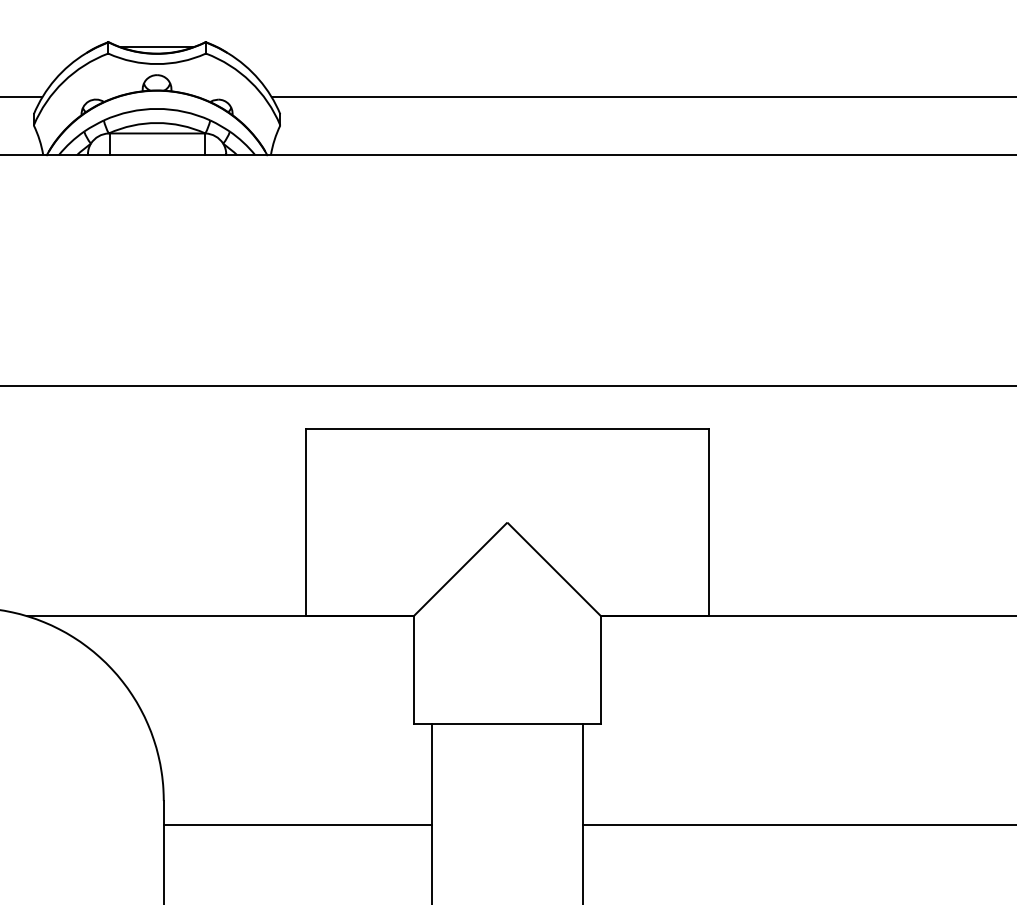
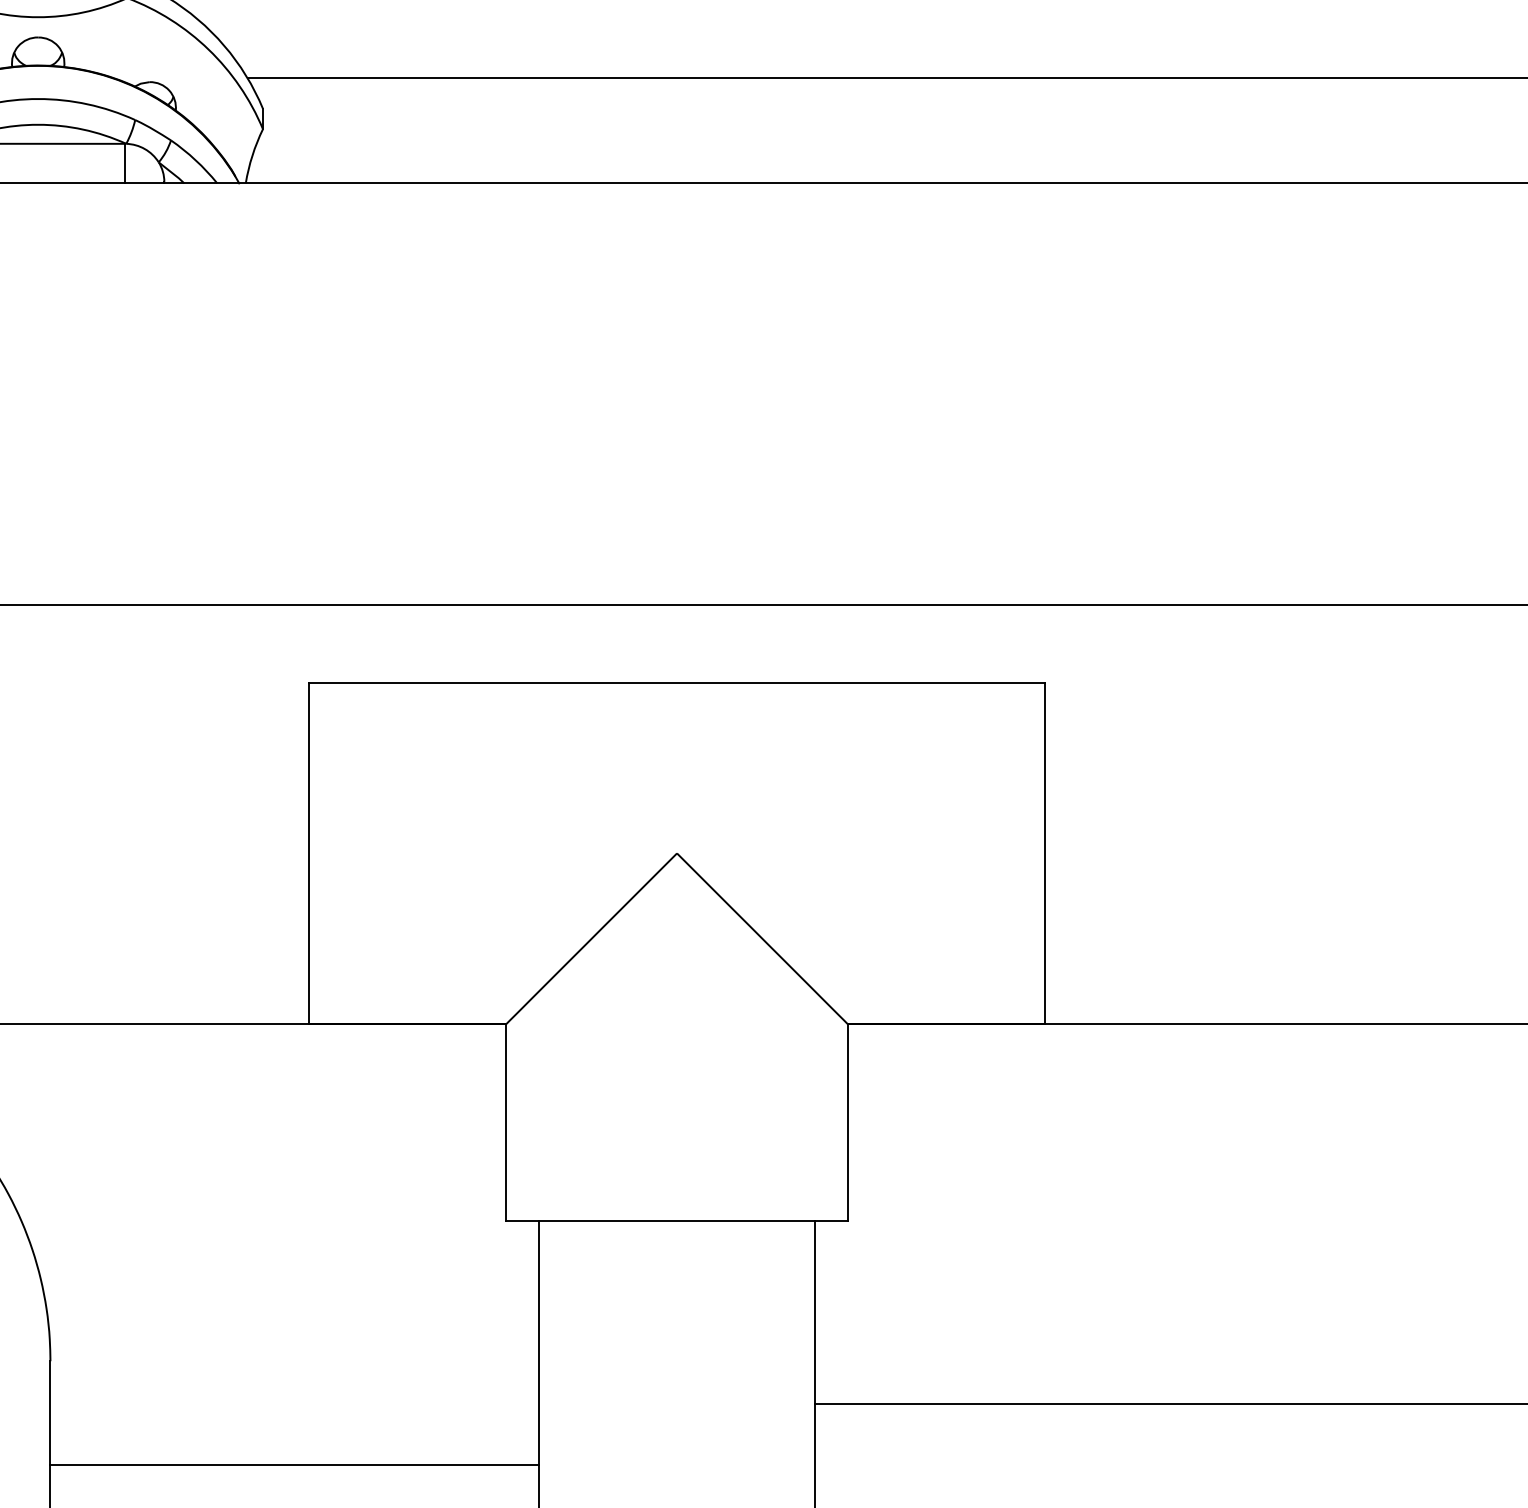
line: (297, 824) -> (294, 1464), moved

